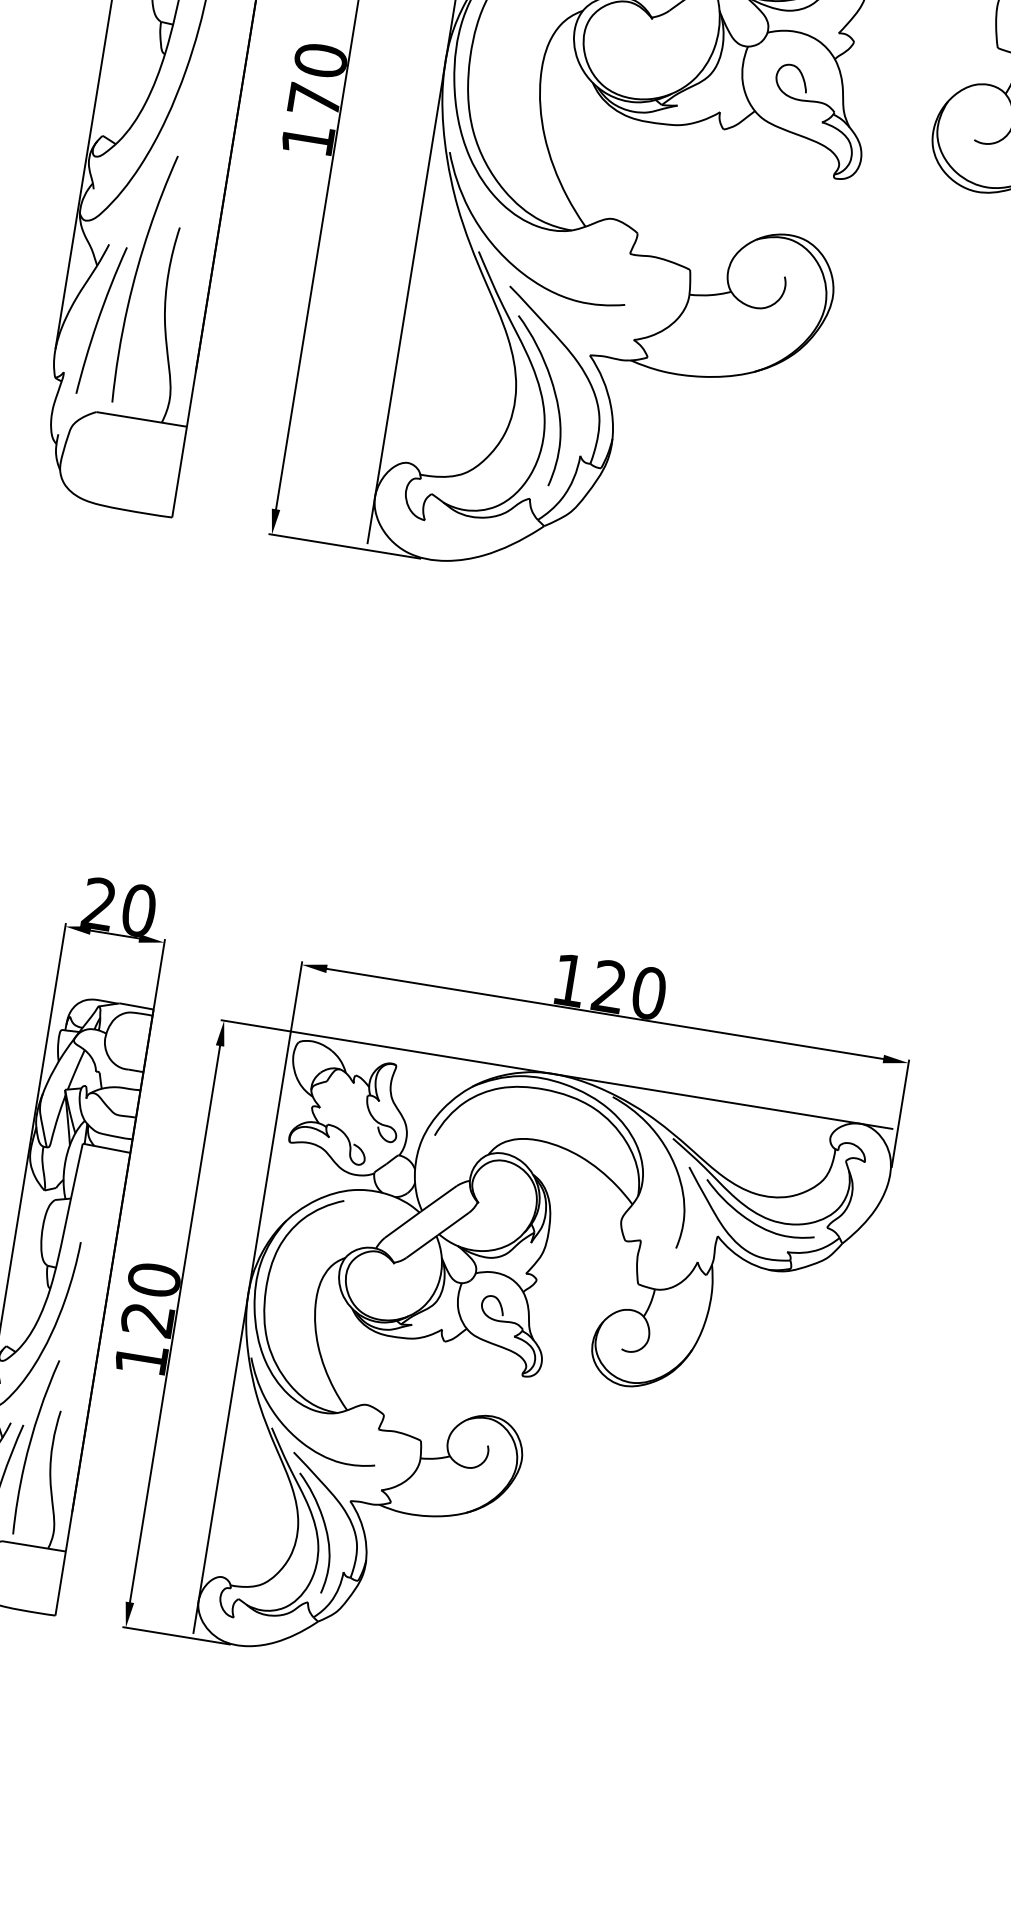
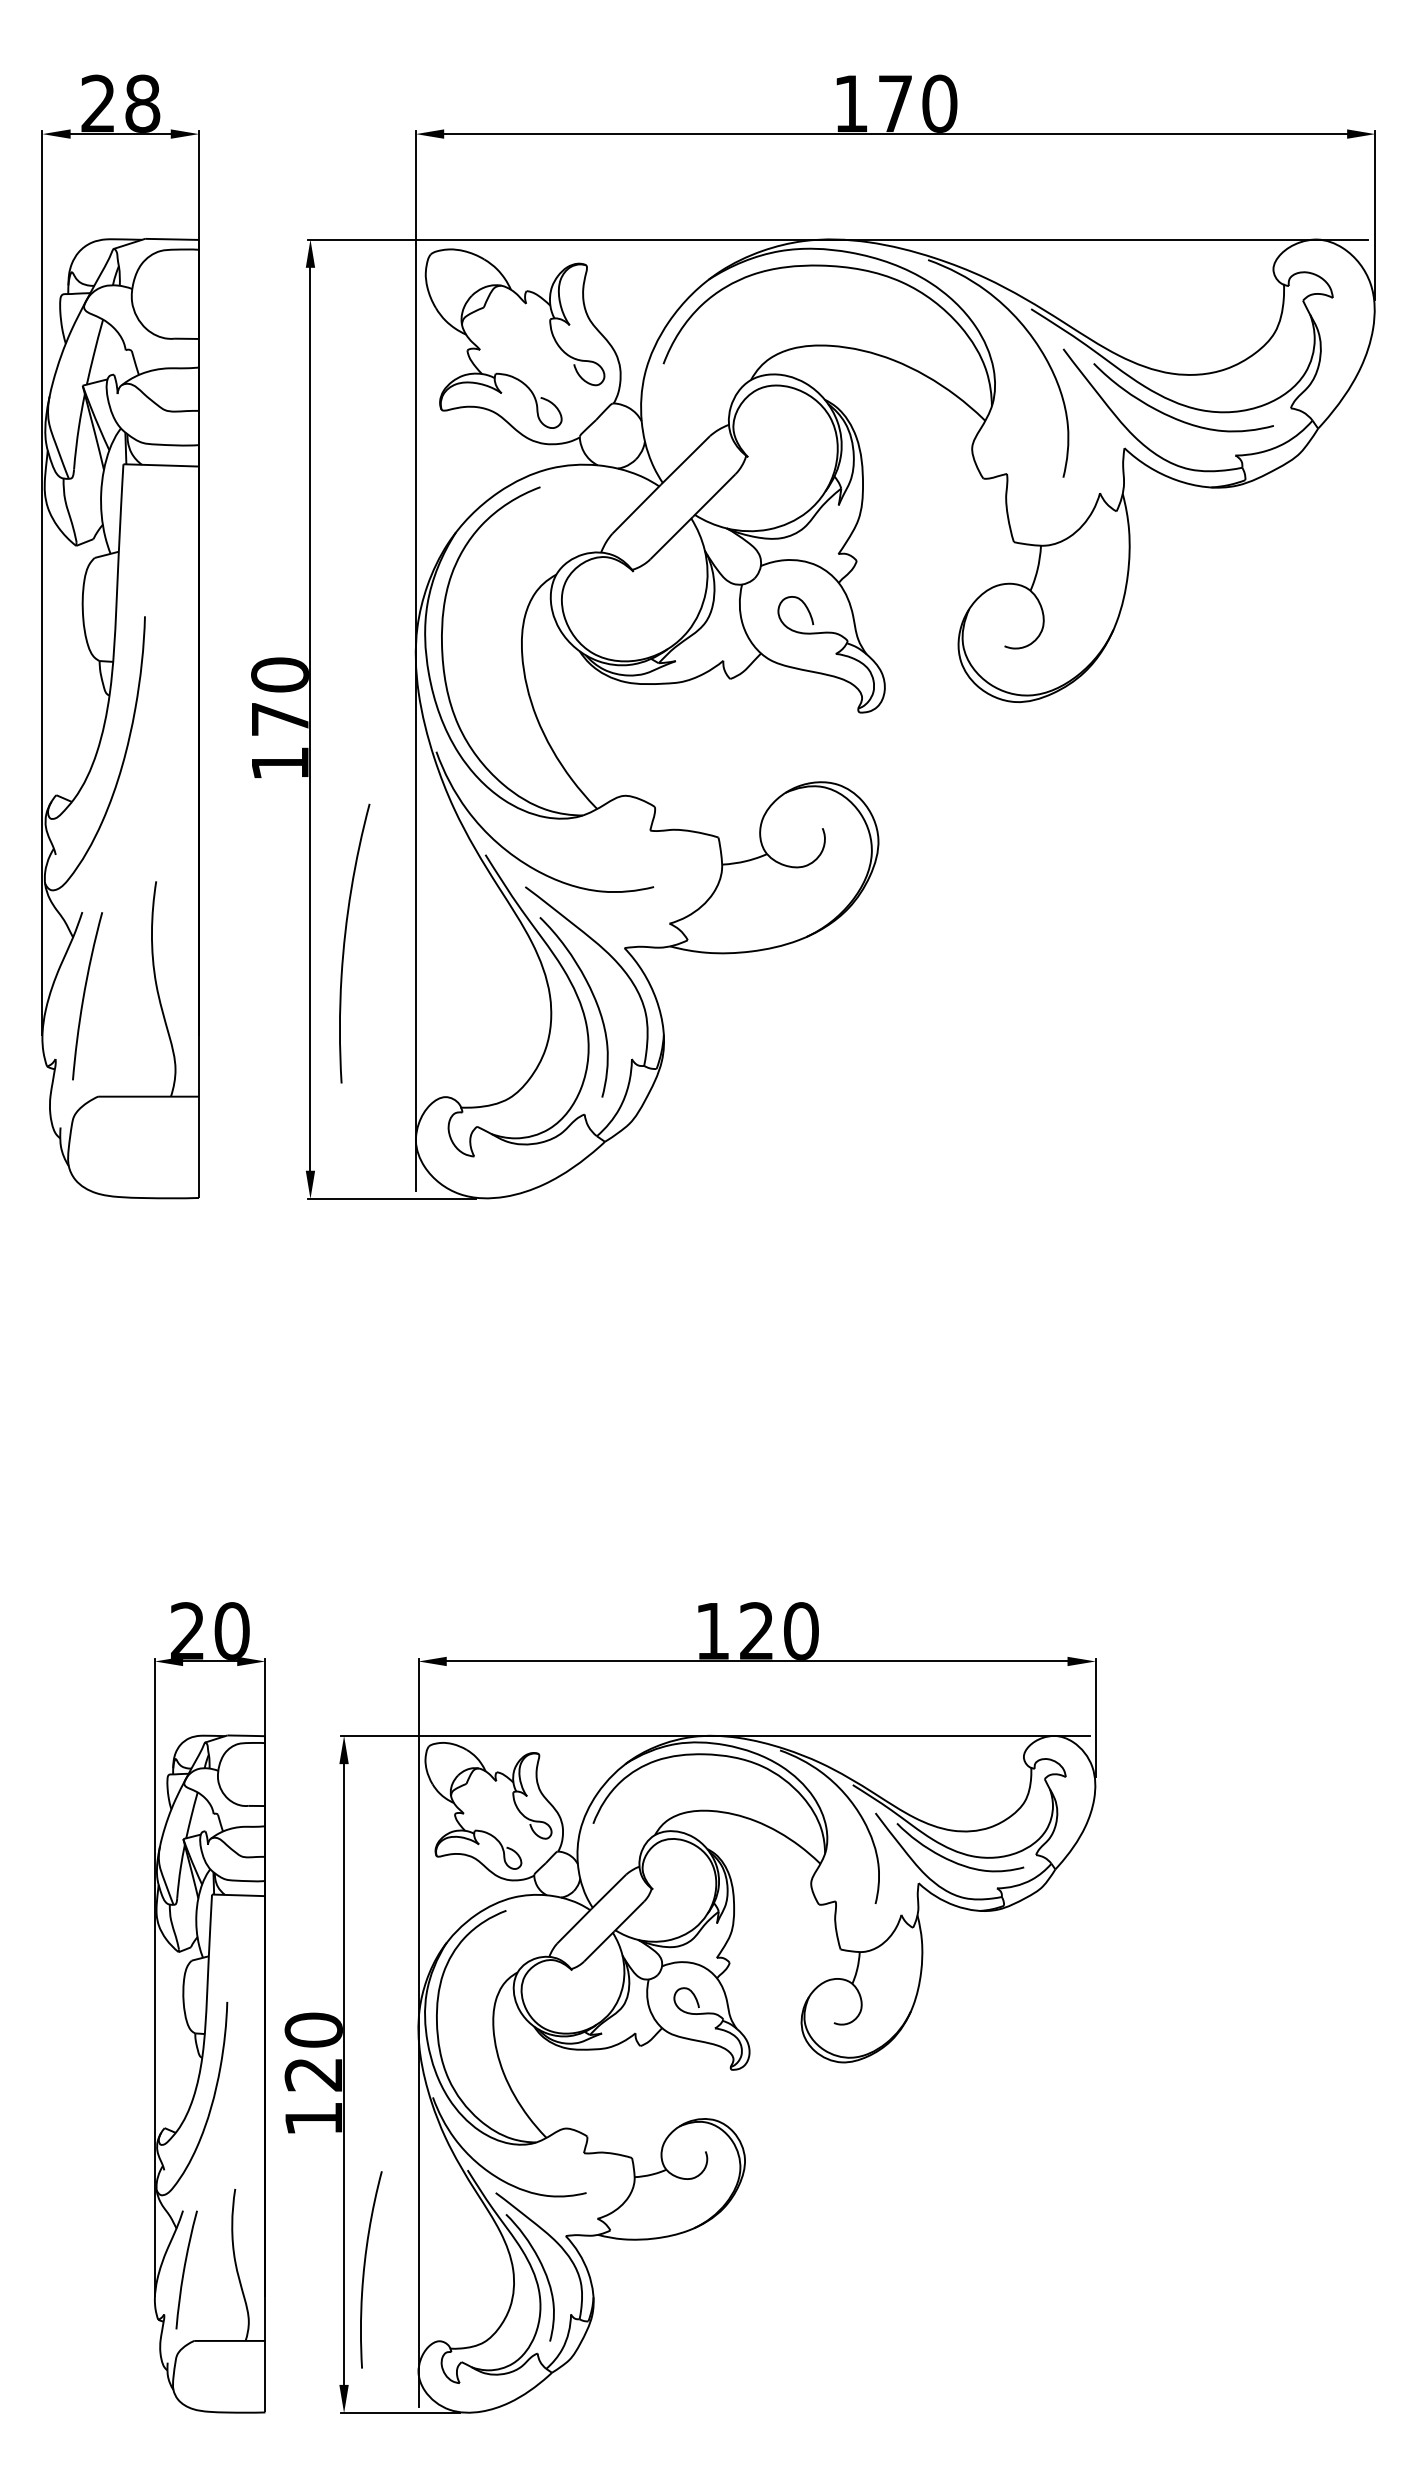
curve: (136, 277) -> (345, 943), moved
curve: (30, 1444) -> (365, 2267), moved

